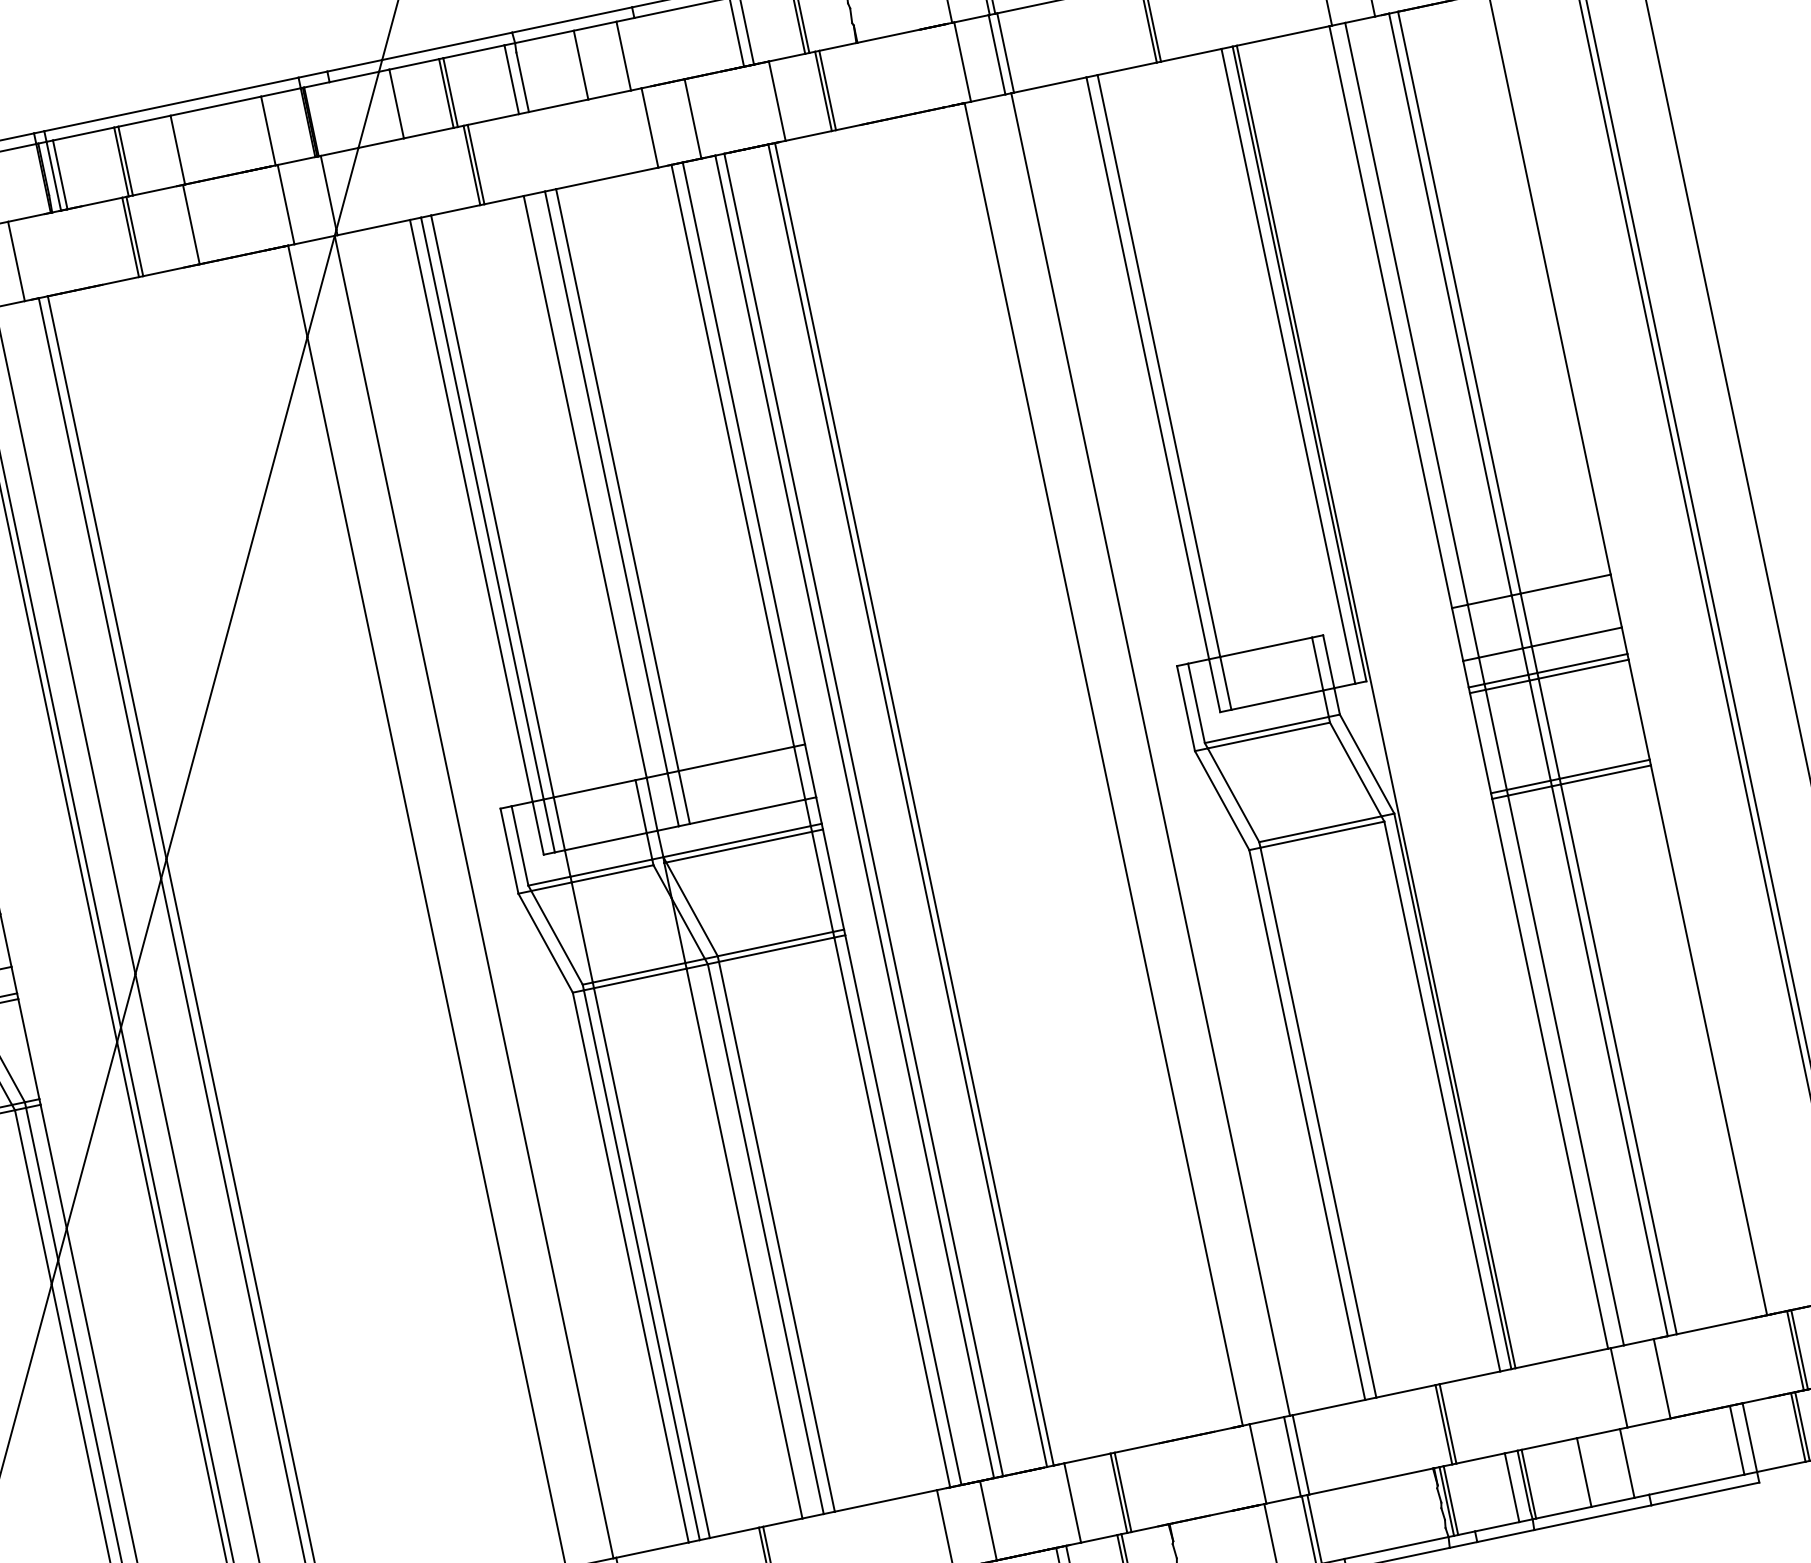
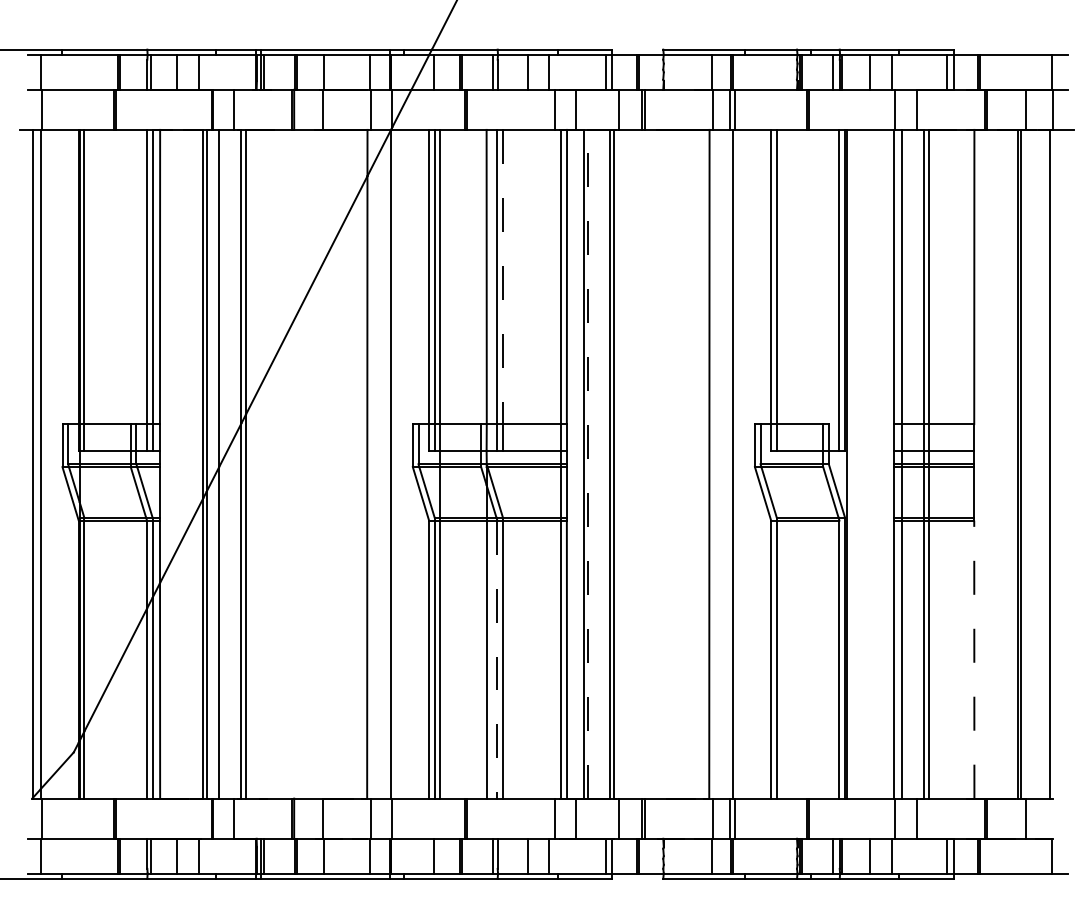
line: (616, 481) -> (502, 277), solid -> dashed
line: (864, 813) -> (588, 463), solid -> dashed
line: (1709, 1040) -> (974, 659), solid -> dashed
line: (766, 1240) -> (497, 660), solid -> dashed

